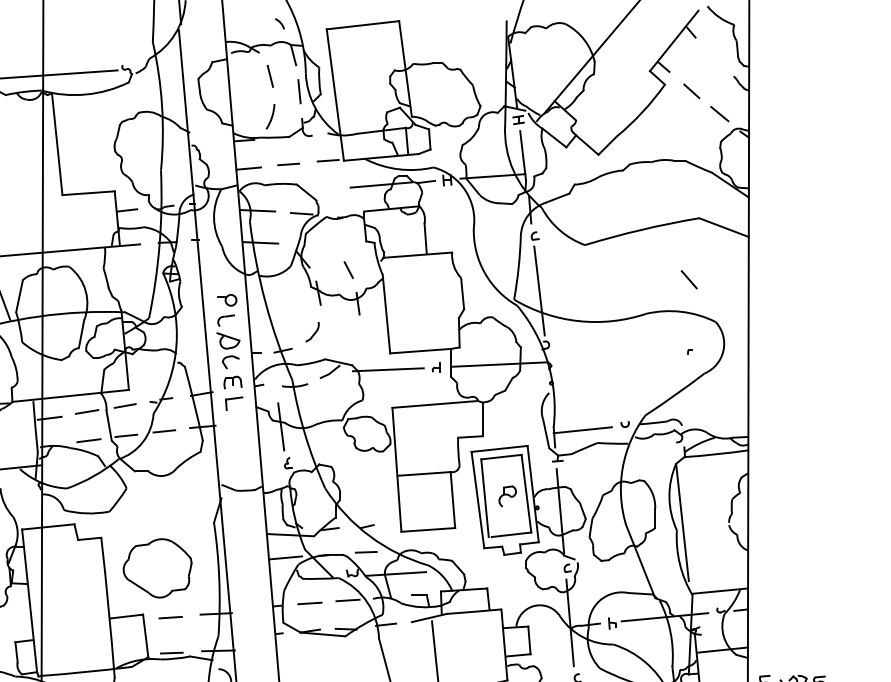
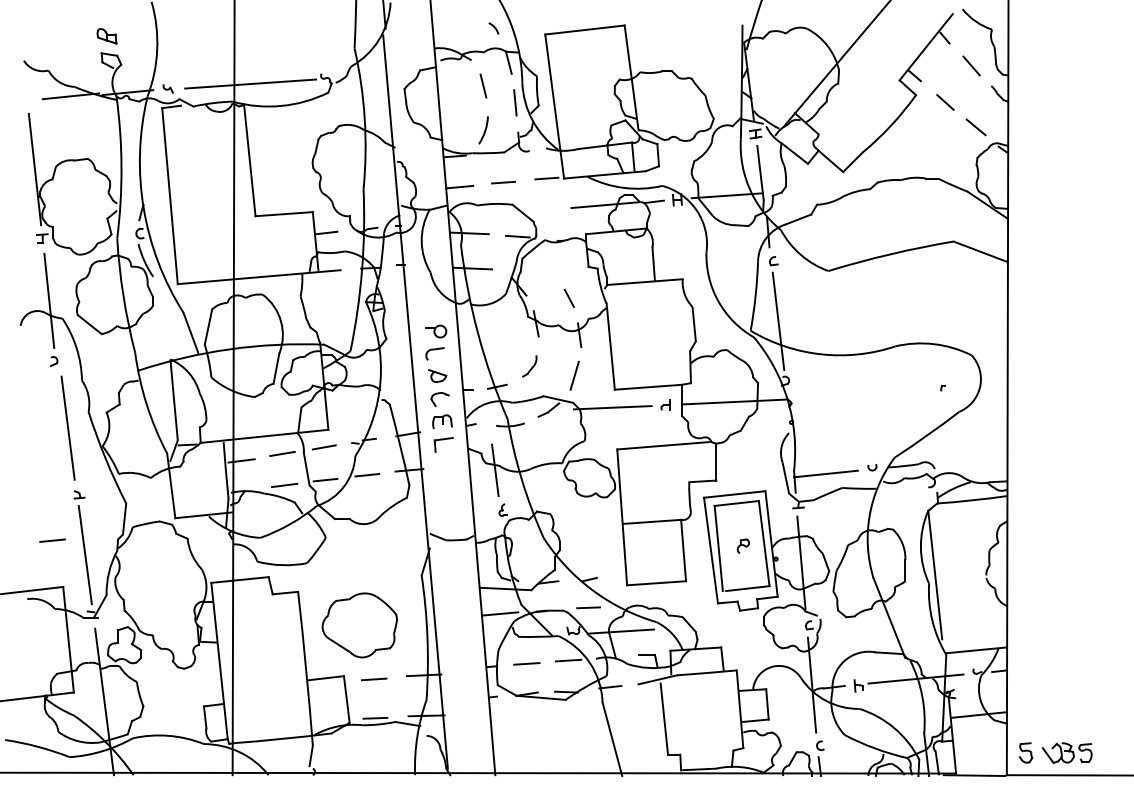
line: (689, 279) -> (971, 65), moved
part: (228, 340) -> (437, 375), size x0.71
line: (353, 340) -> (574, 375), added
part: (506, 495) -> (742, 545), size x0.62

